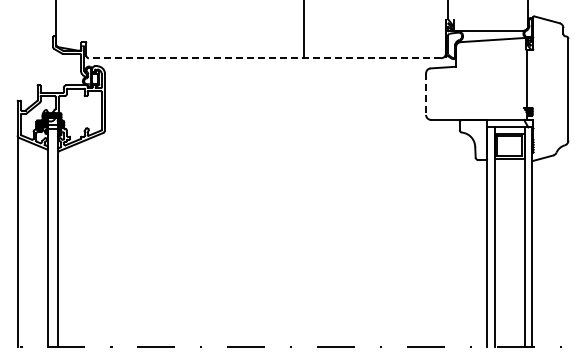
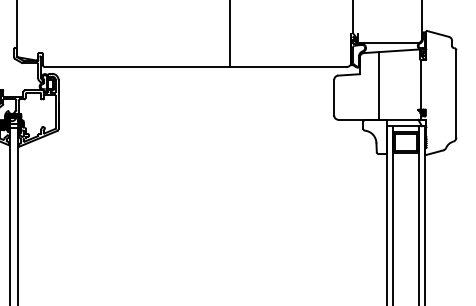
line: (264, 58) -> (195, 67), dashed -> solid
line: (478, 80) -> (379, 85), added
line: (426, 94) -> (334, 98), dashed -> solid

